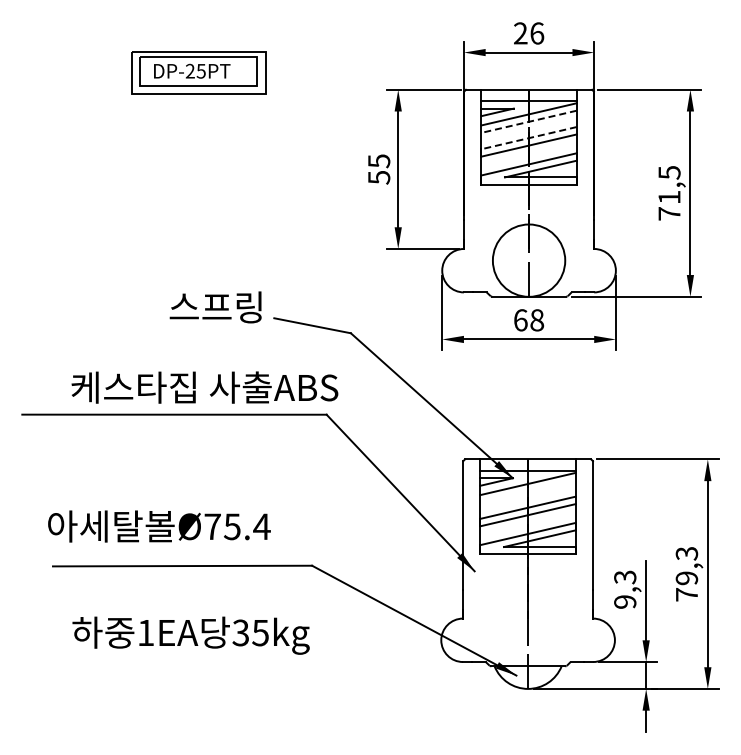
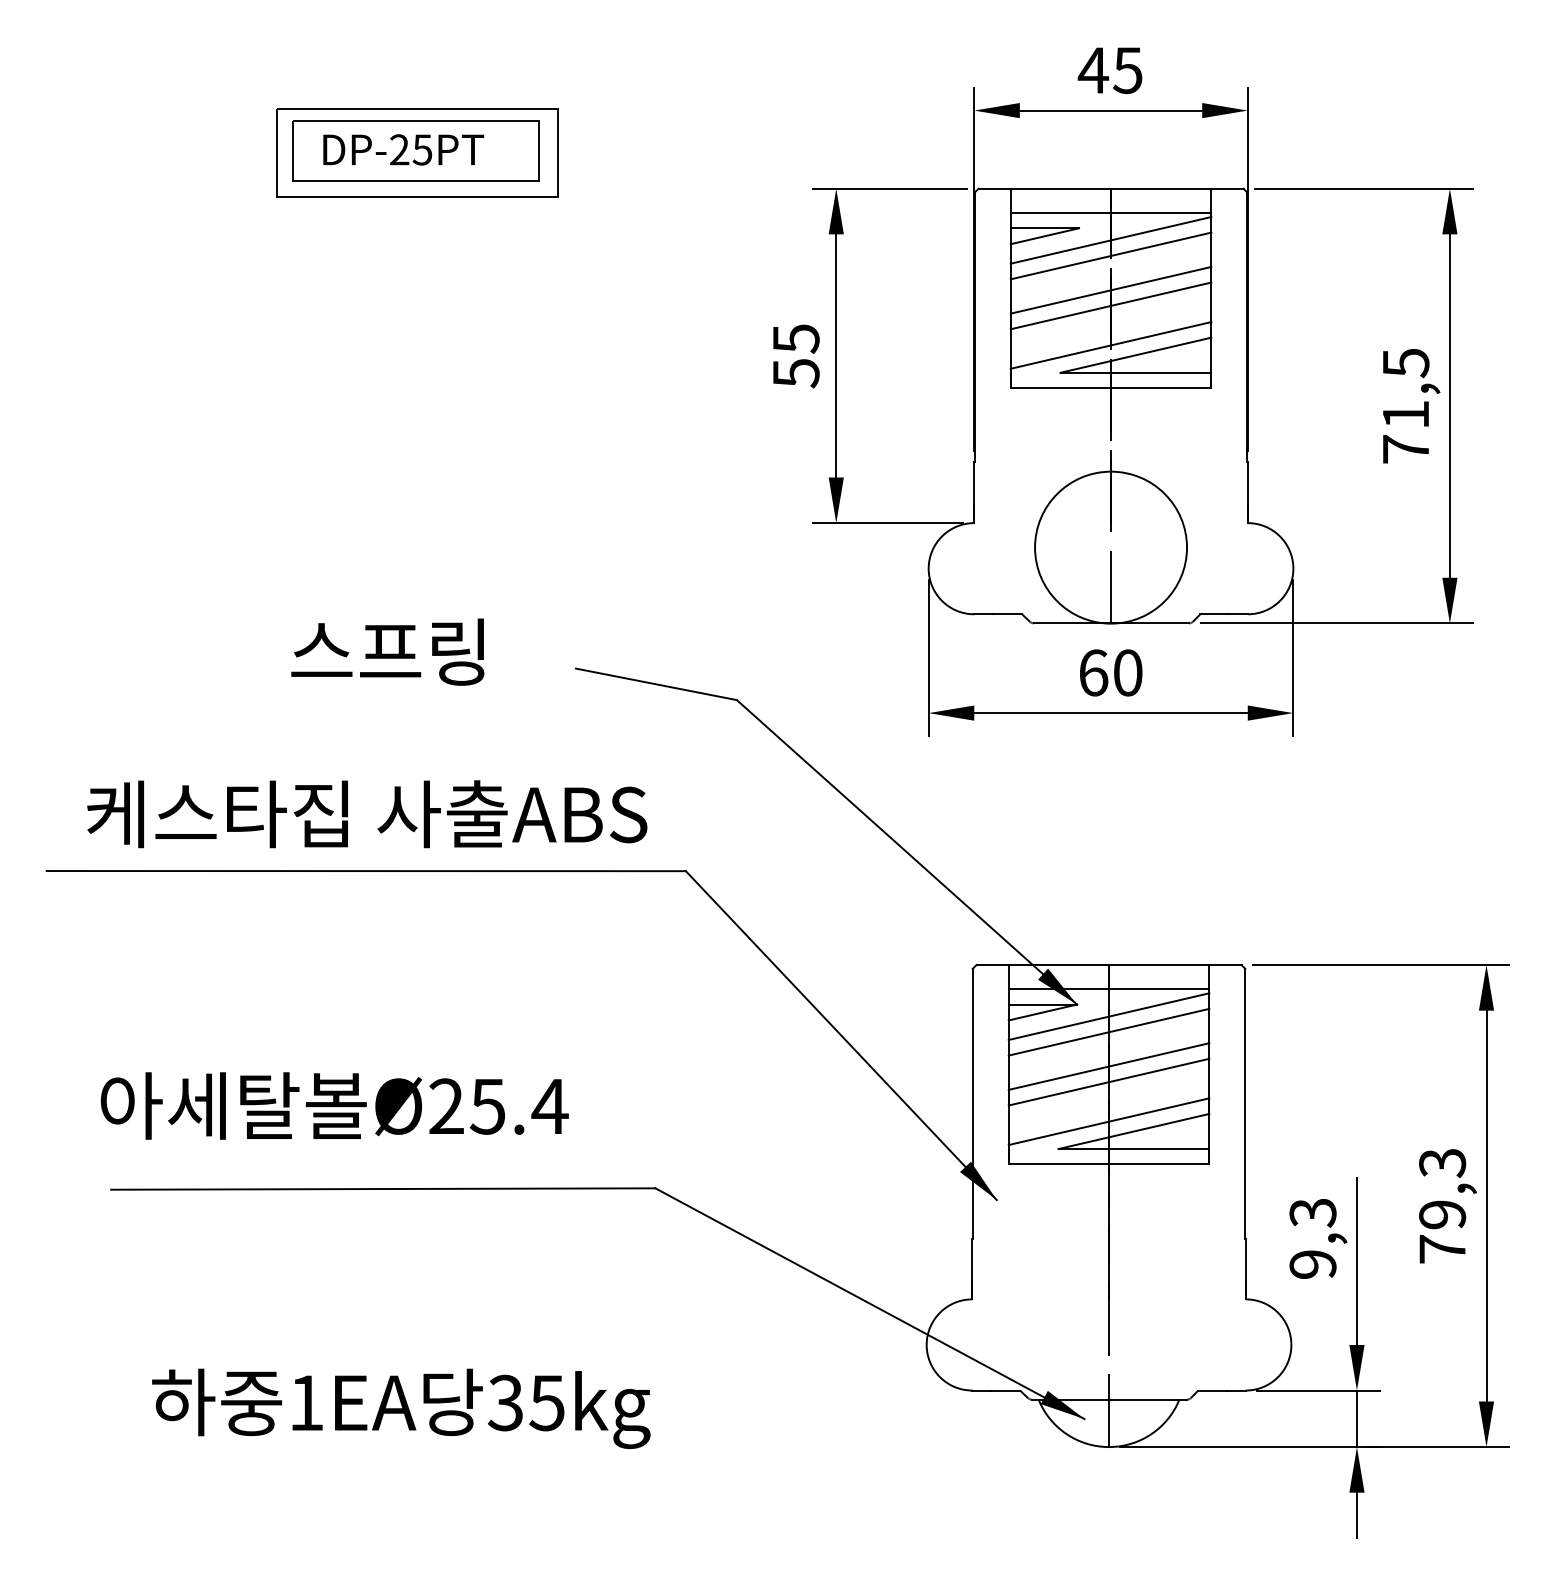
text: (528, 33) -> (1109, 70), 26 -> 45
line: (528, 121) -> (1109, 255), dashed -> solid
line: (528, 138) -> (1109, 291), dashed -> solid
text: (215, 307) -> (387, 652), moved
text: (537, 320) -> (1128, 673), 68 -> 60
text: (204, 387) -> (366, 814), moved
line: (527, 491) -> (1107, 1032), added
text: (212, 526) -> (446, 1105), Ø75.4 -> Ø25.4
text: (190, 635) -> (399, 1408), moved

